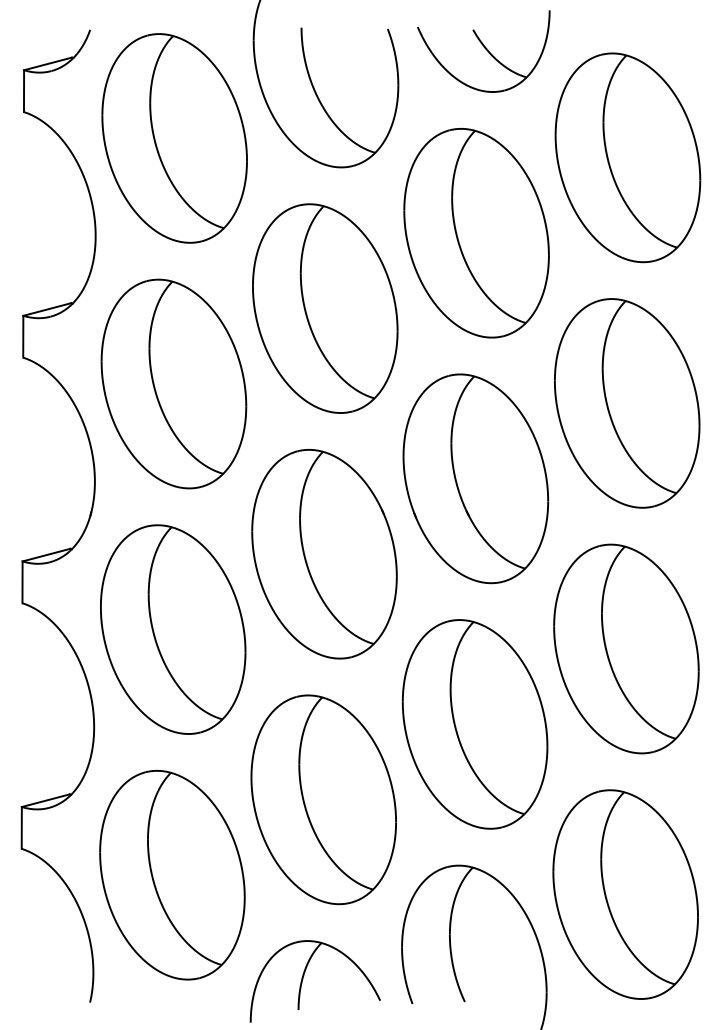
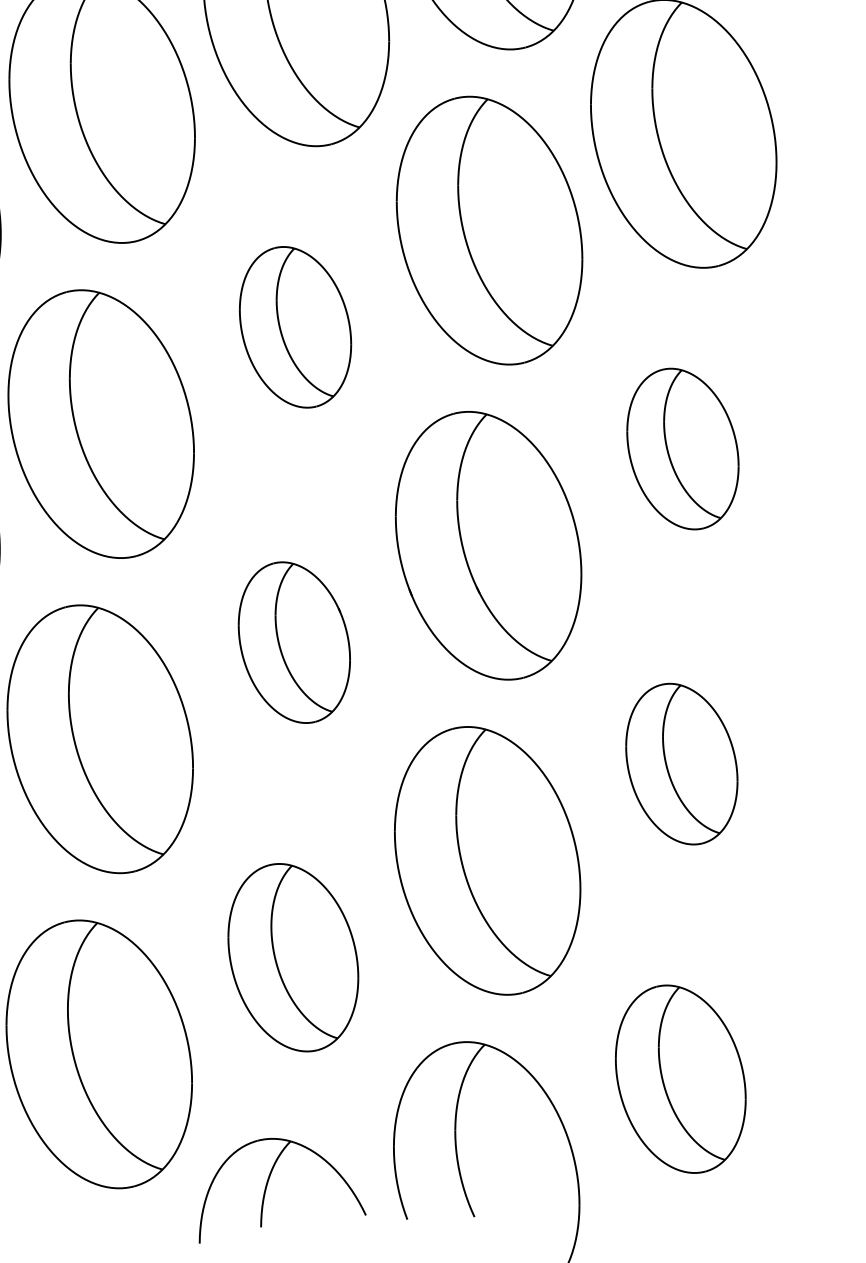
part: (325, 308) -> (295, 327), size x0.6
part: (627, 403) -> (683, 449), size x0.6
part: (324, 554) -> (294, 642), size x0.6
part: (626, 648) -> (681, 763), size x0.6
part: (323, 799) -> (293, 957), size x0.7
part: (625, 894) -> (680, 1079), size x0.7

